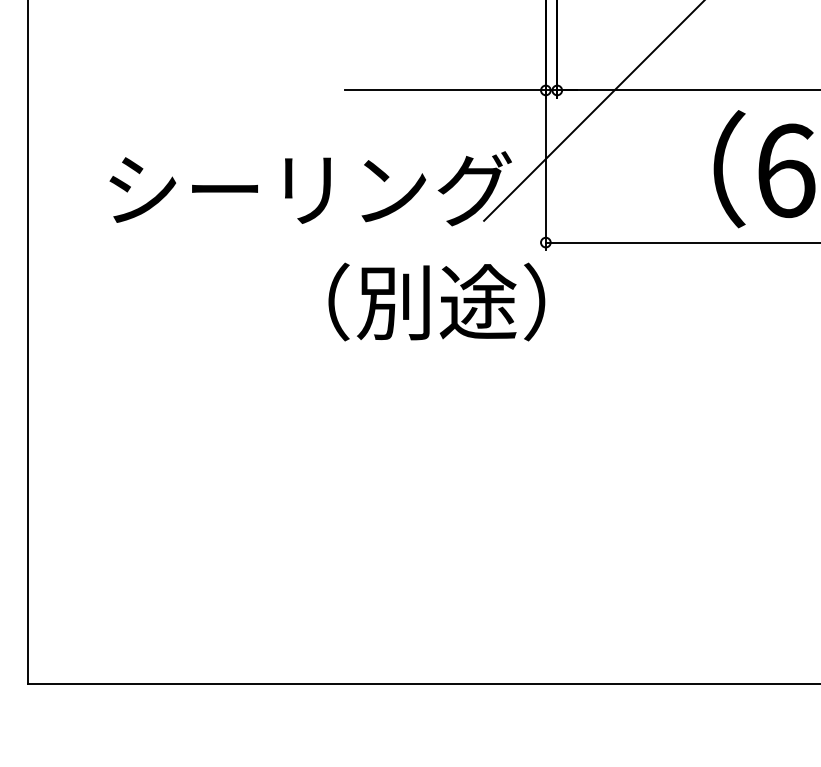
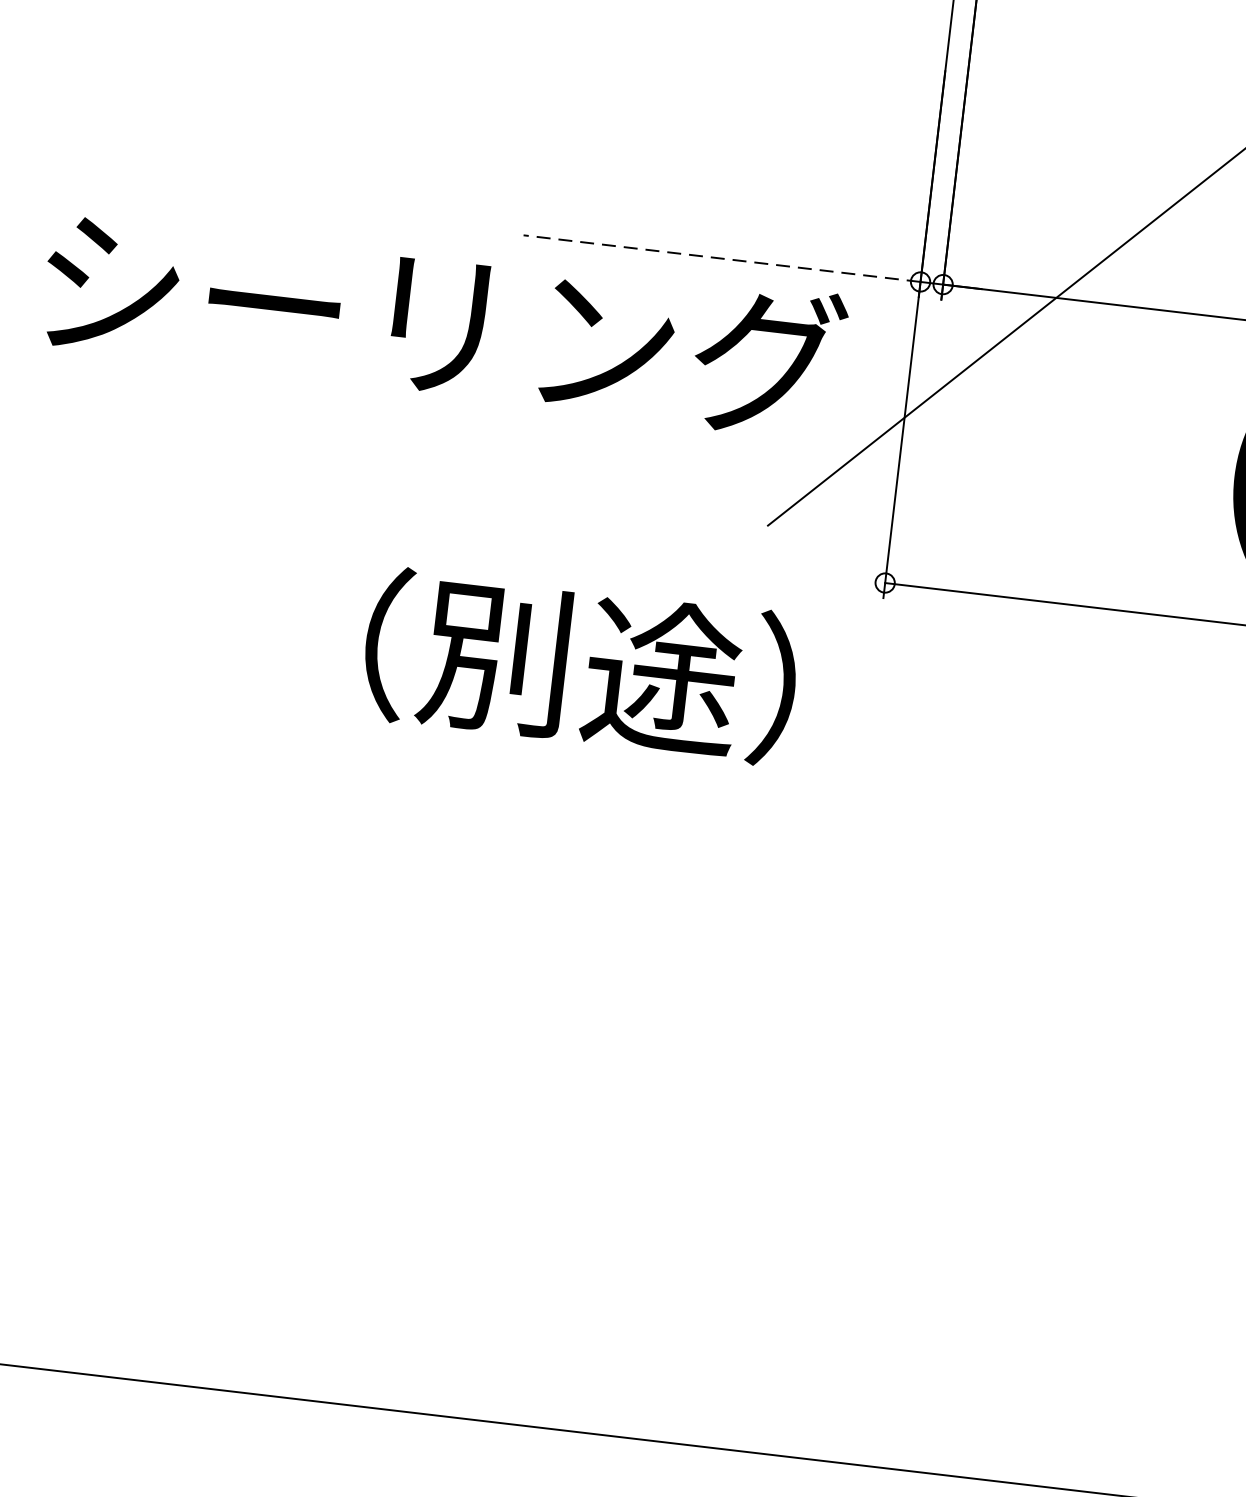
line: (445, 90) -> (721, 258), solid -> dashed
text: (310, 188) -> (443, 322), moved
text: (436, 301) -> (579, 665), moved

